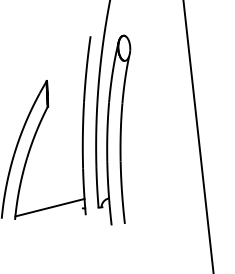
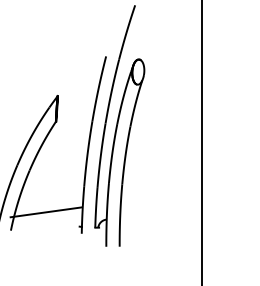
line: (49, 207) -> (45, 212), moved

